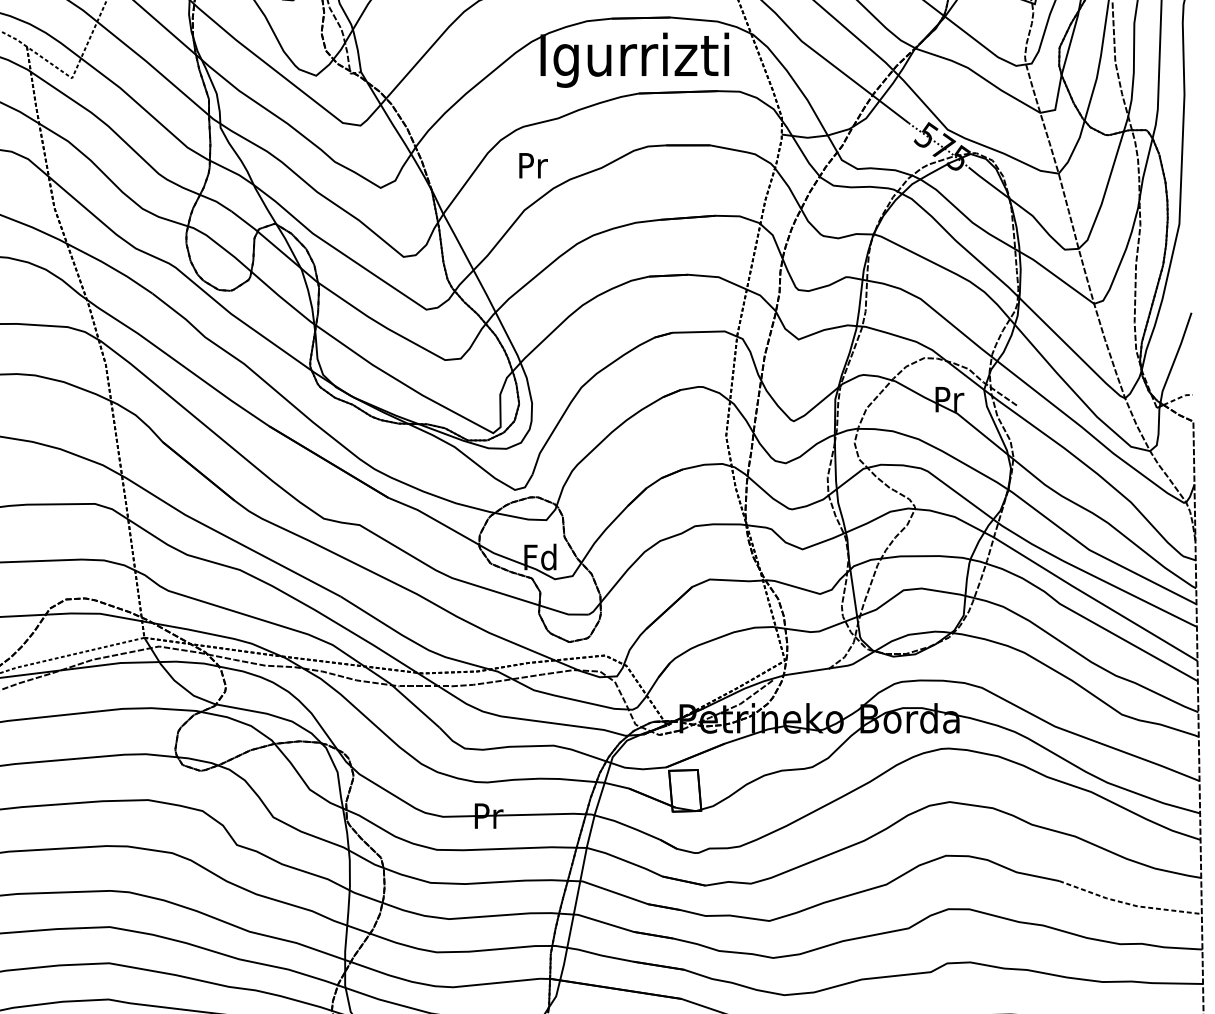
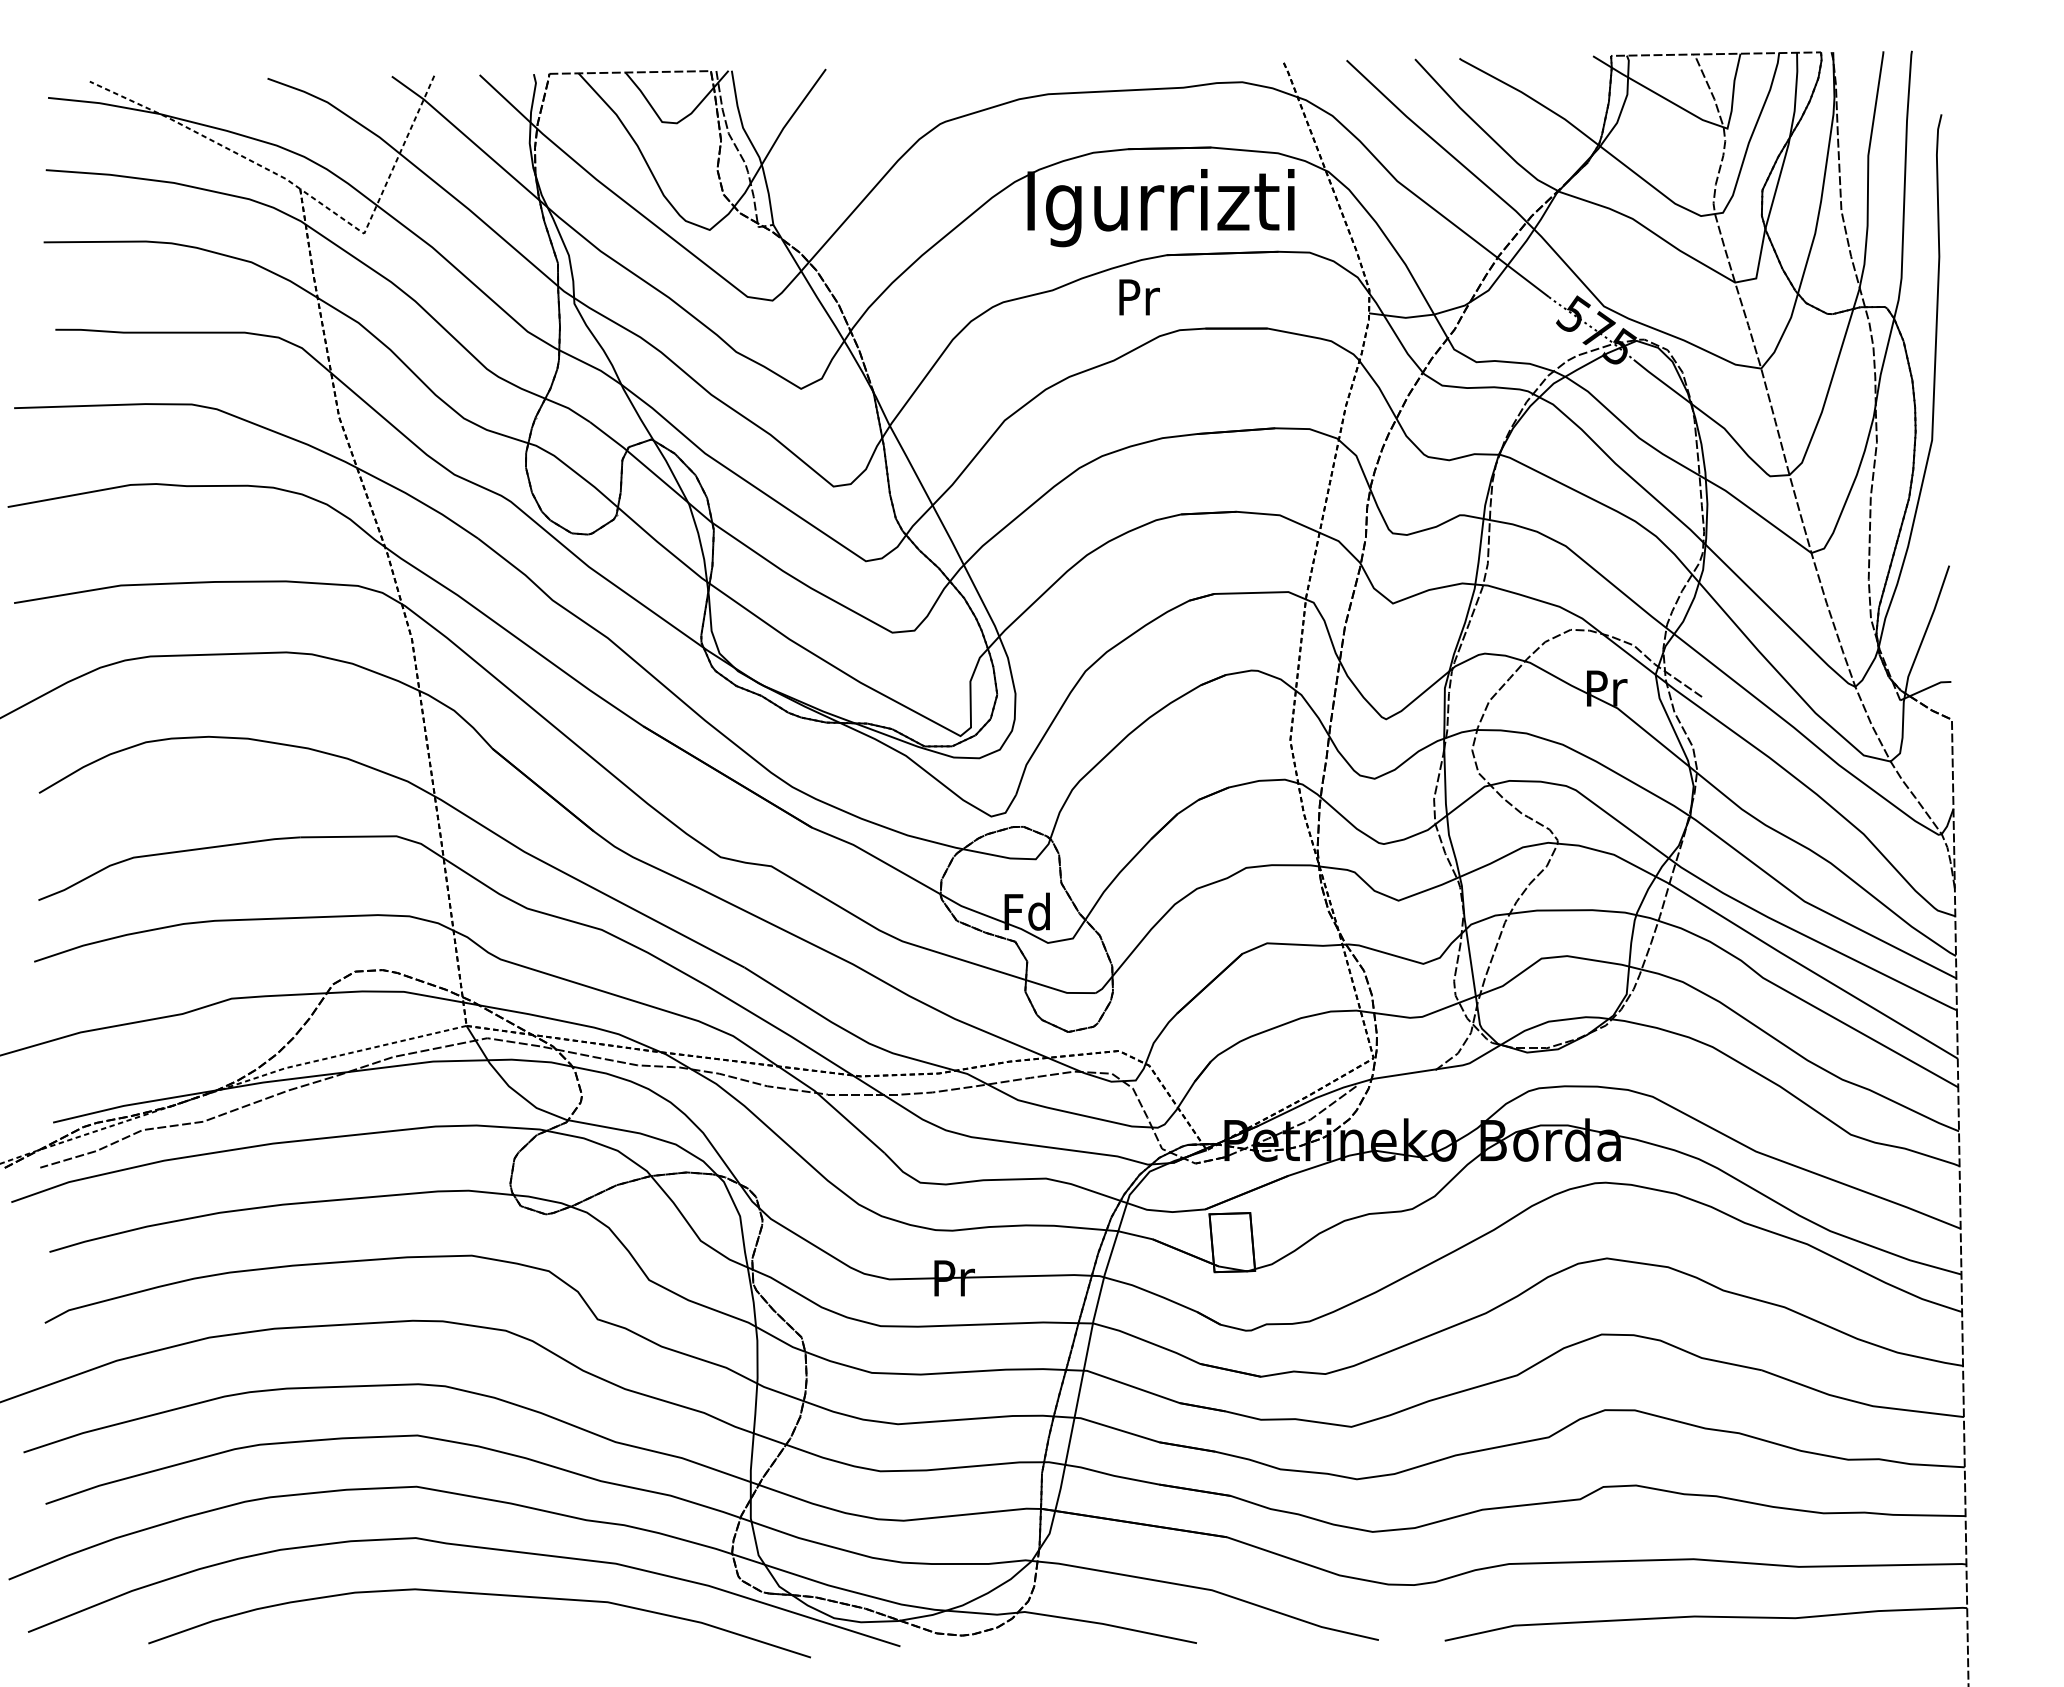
text: (533, 165) -> (1139, 297), moved
line: (1178, 398) -> (1931, 686), dashed -> solid
line: (1128, 904) -> (1860, 1403), dashed -> solid

